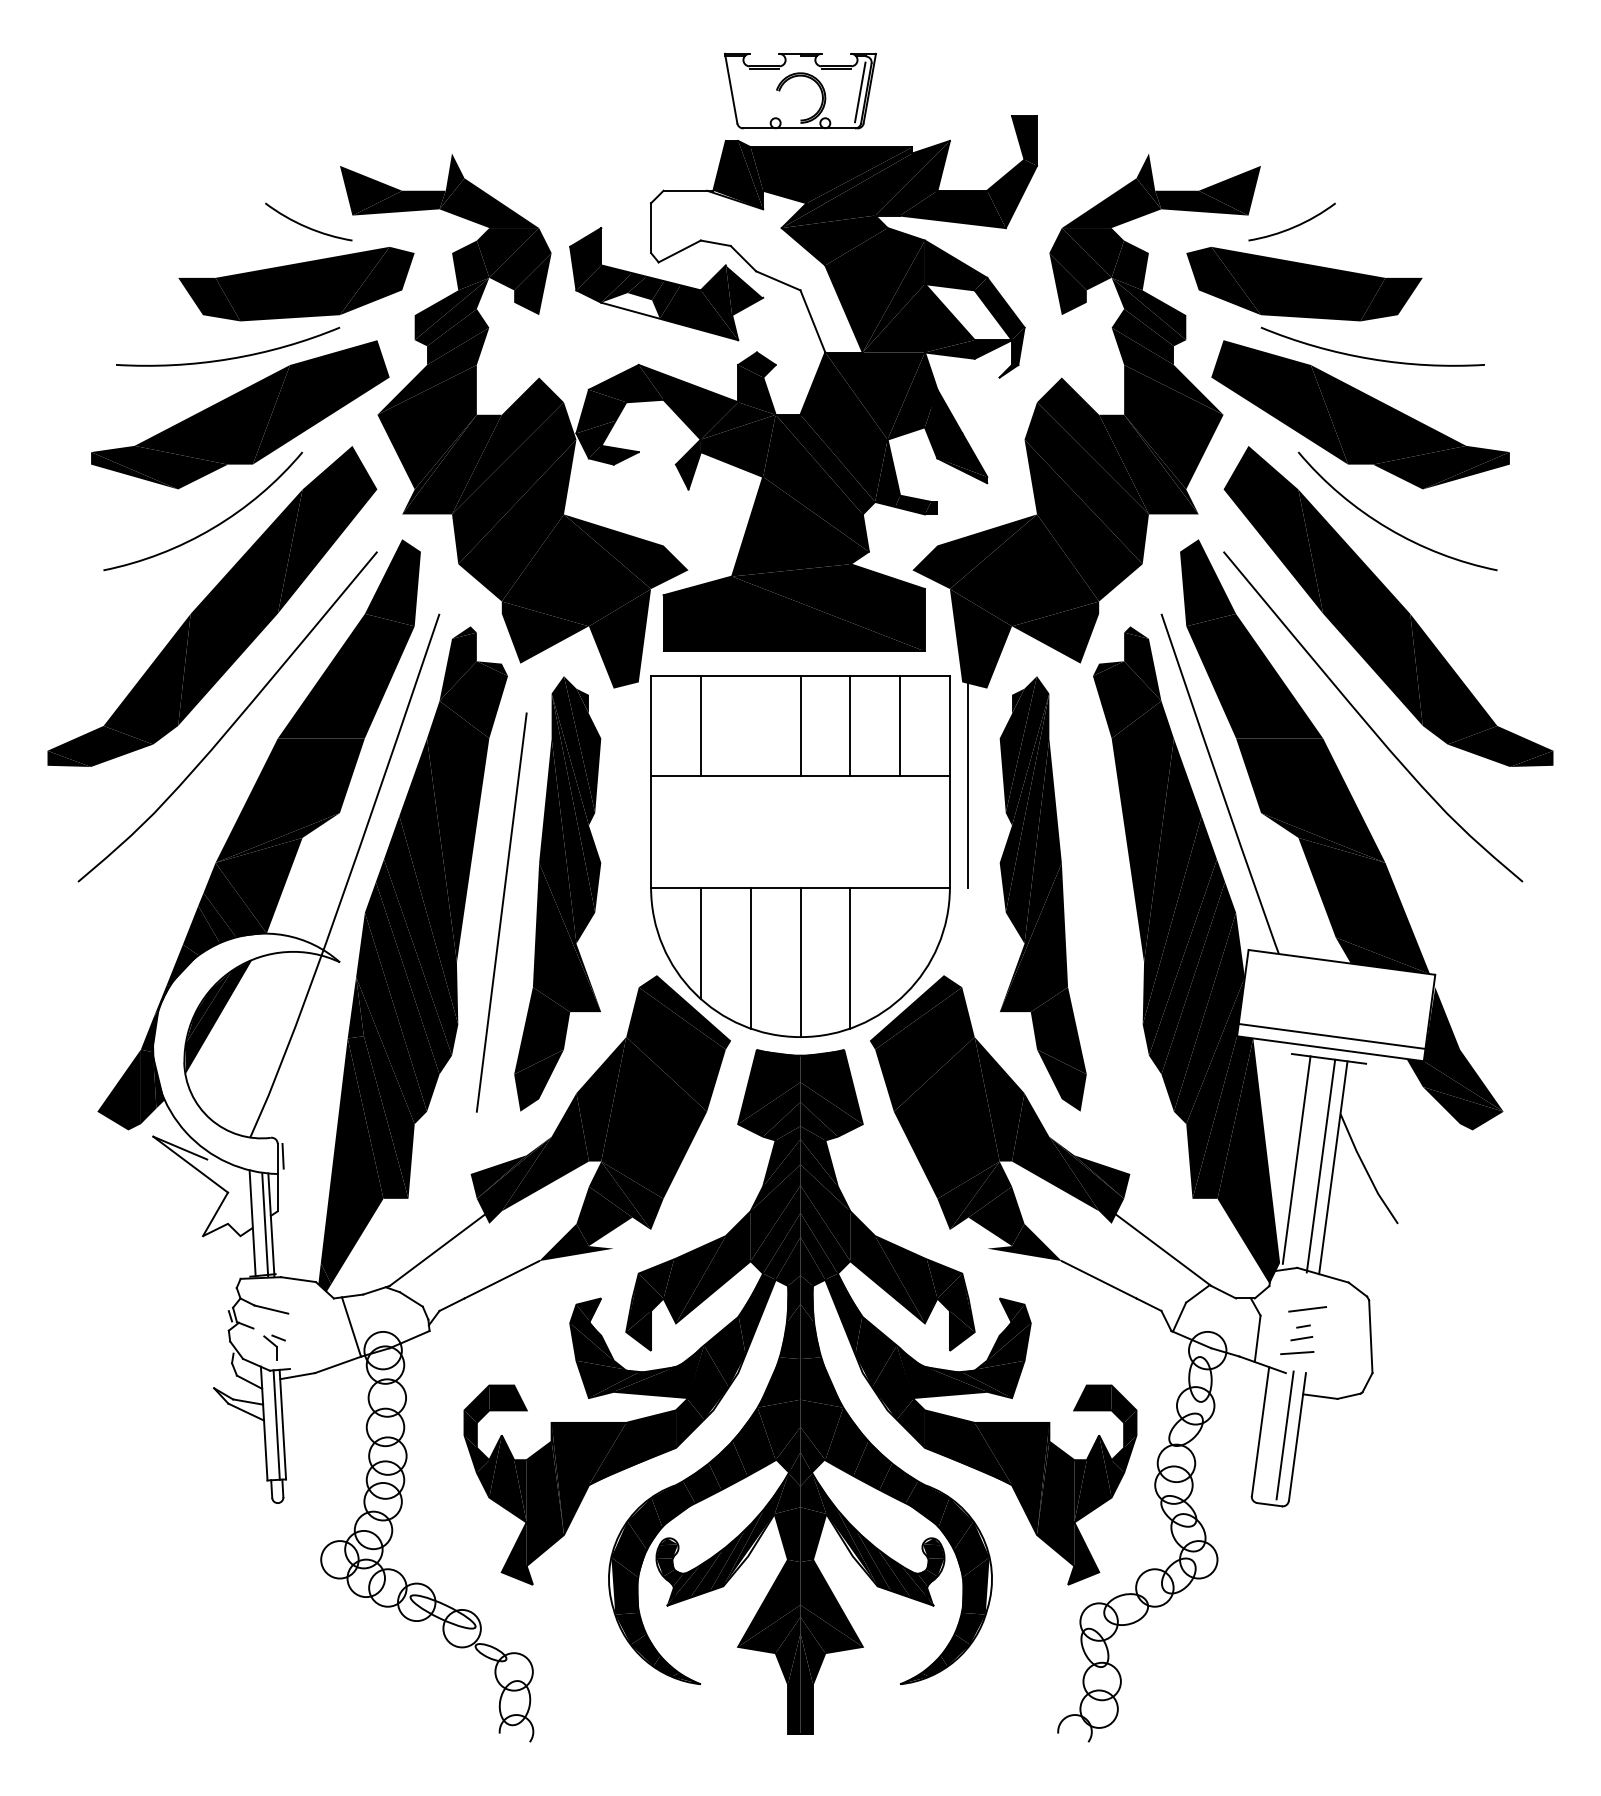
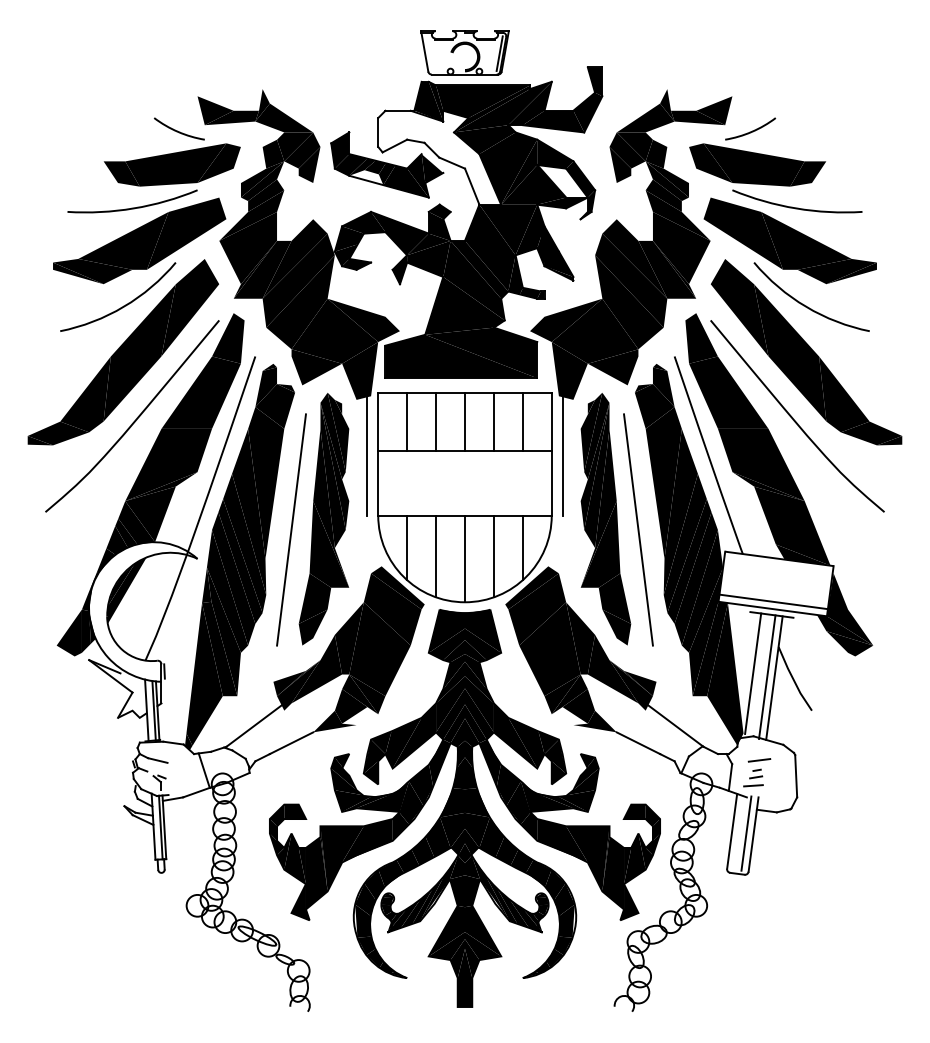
line: (751, 725) -> (436, 421), added
line: (632, 786) -> (367, 456), added
line: (1099, 911) -> (638, 529), added
line: (899, 942) -> (522, 547), added

